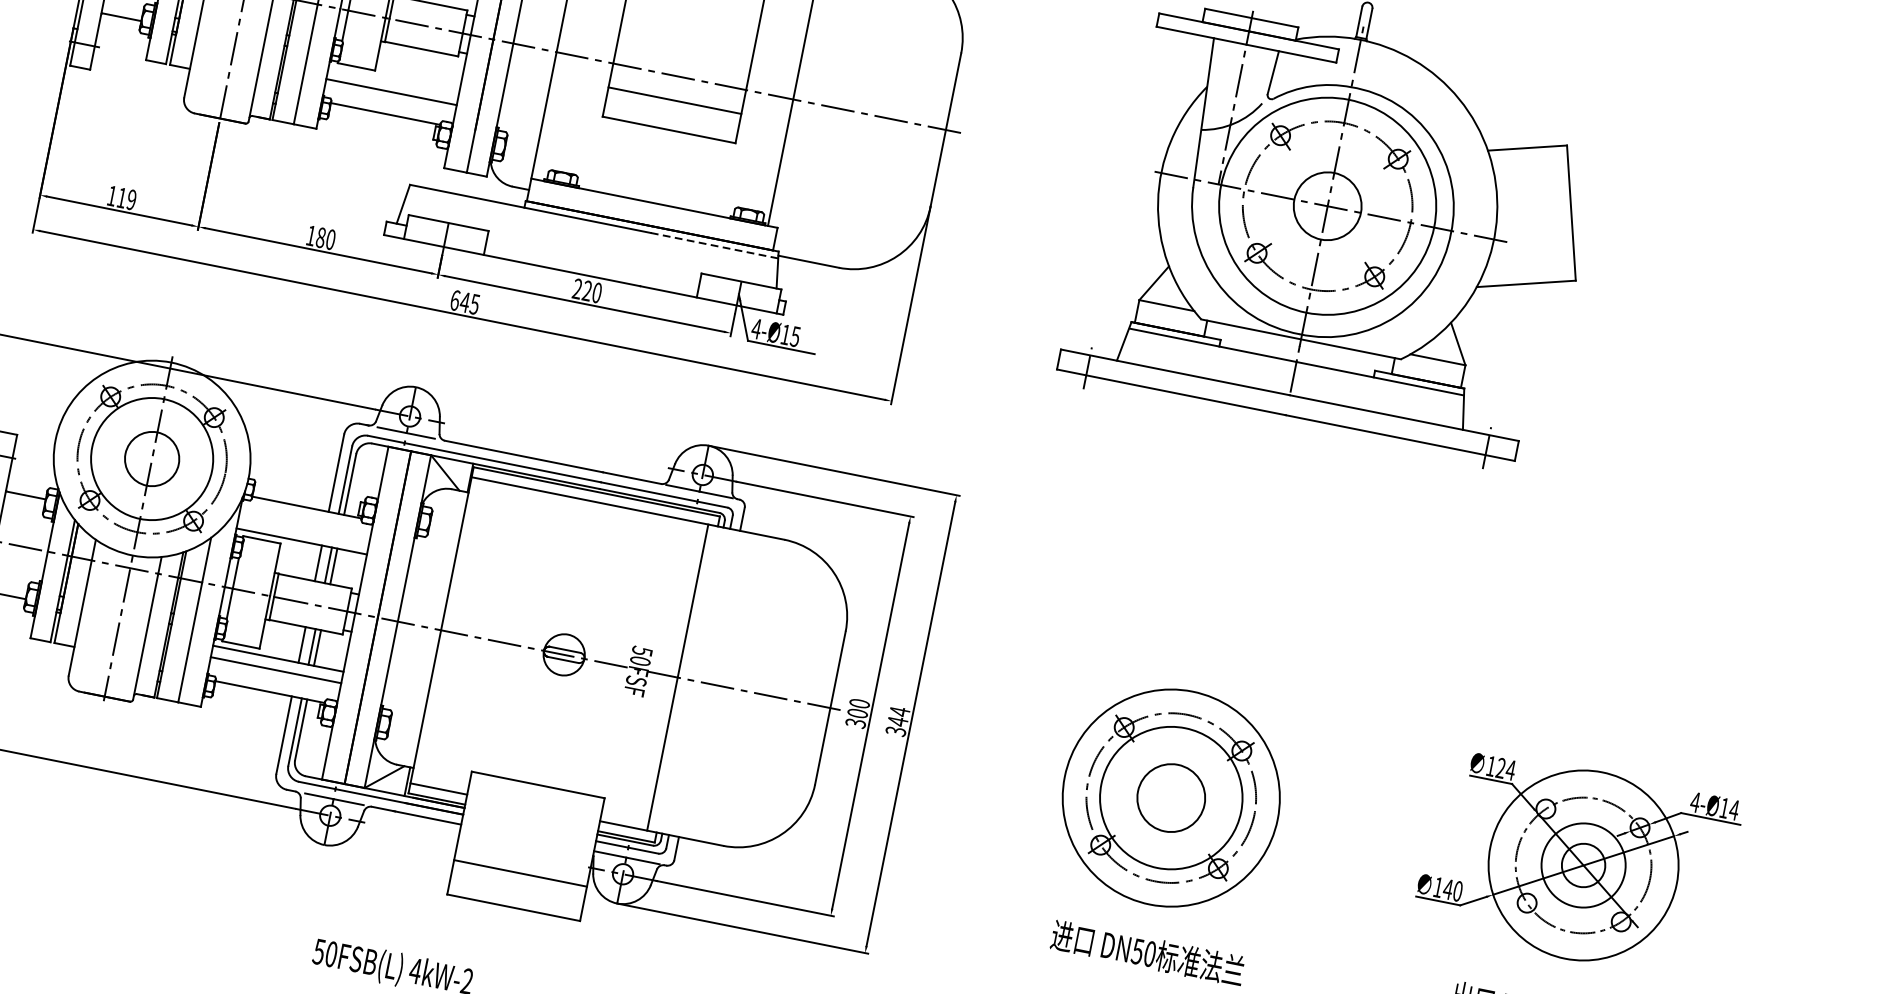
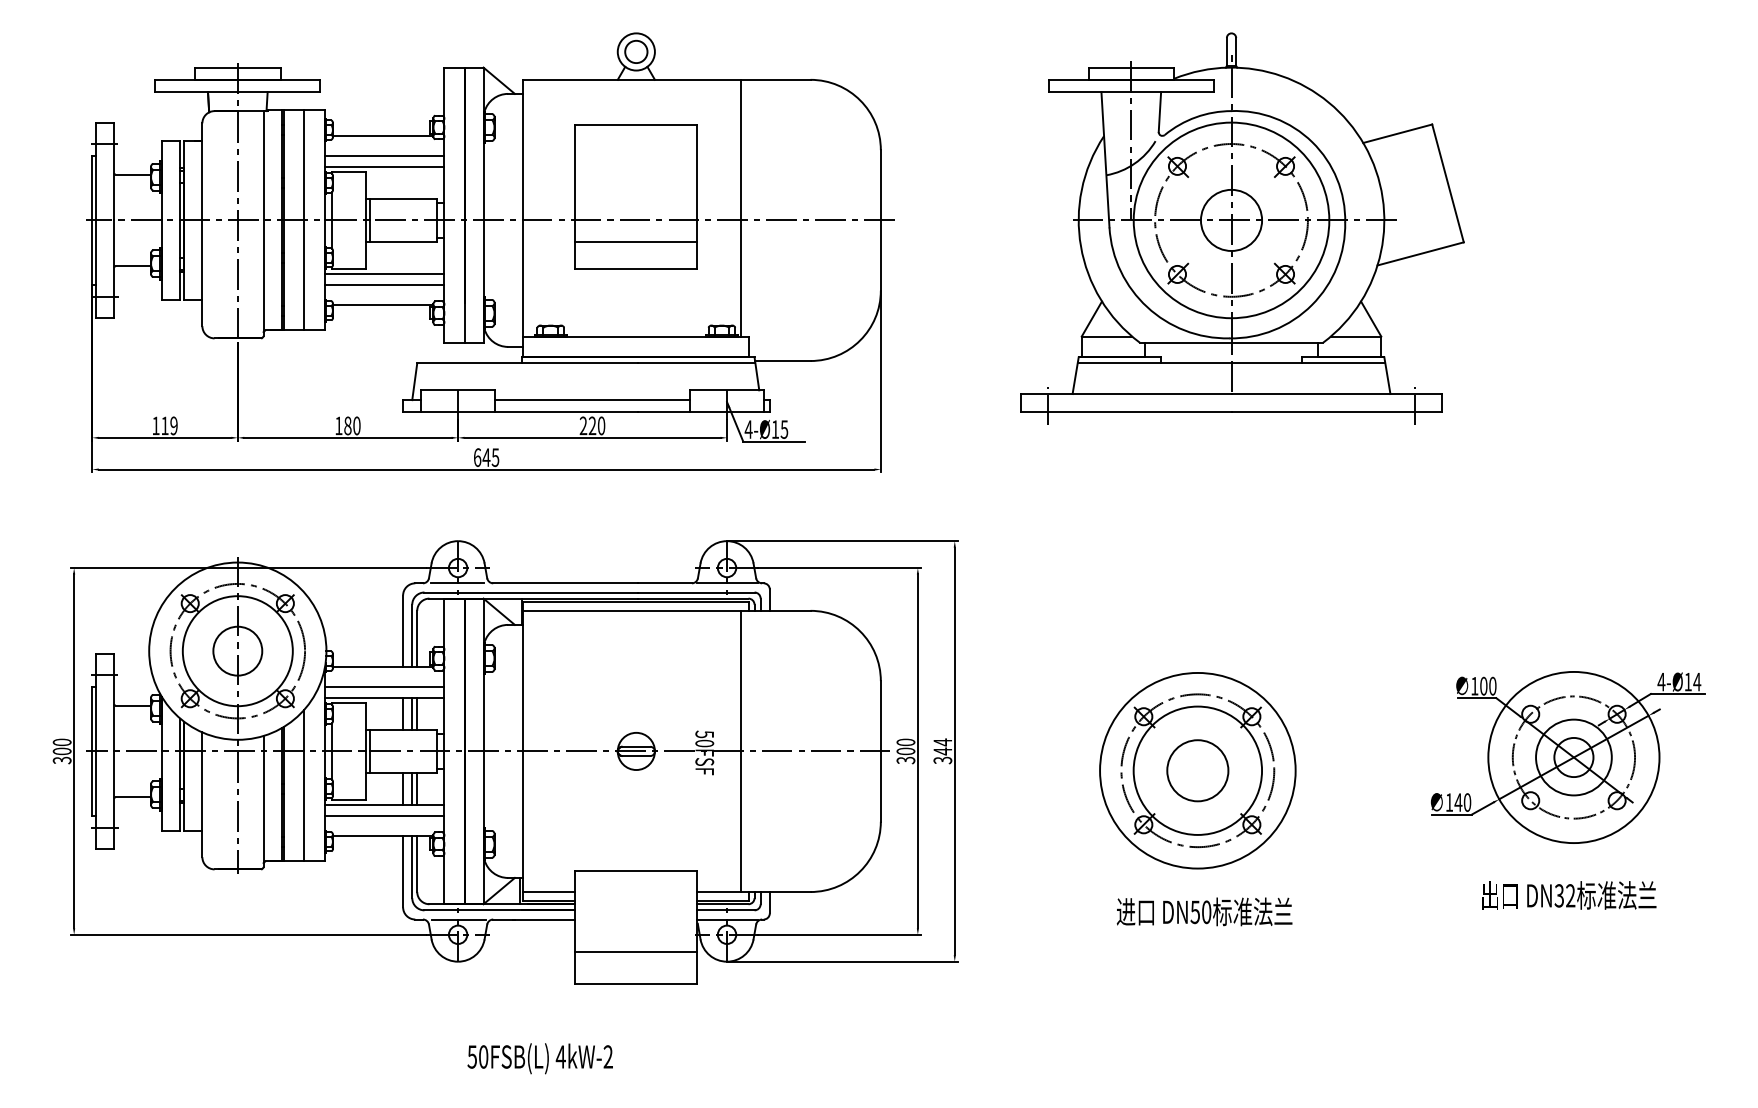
line: (393, 80) -> (384, 274), added
line: (714, 245) -> (696, 363), dashed -> solid
line: (592, 263) -> (592, 400), added
line: (303, 530) -> (384, 687), added
text: (1506, 768) -> (1488, 685), 124 -> 100

